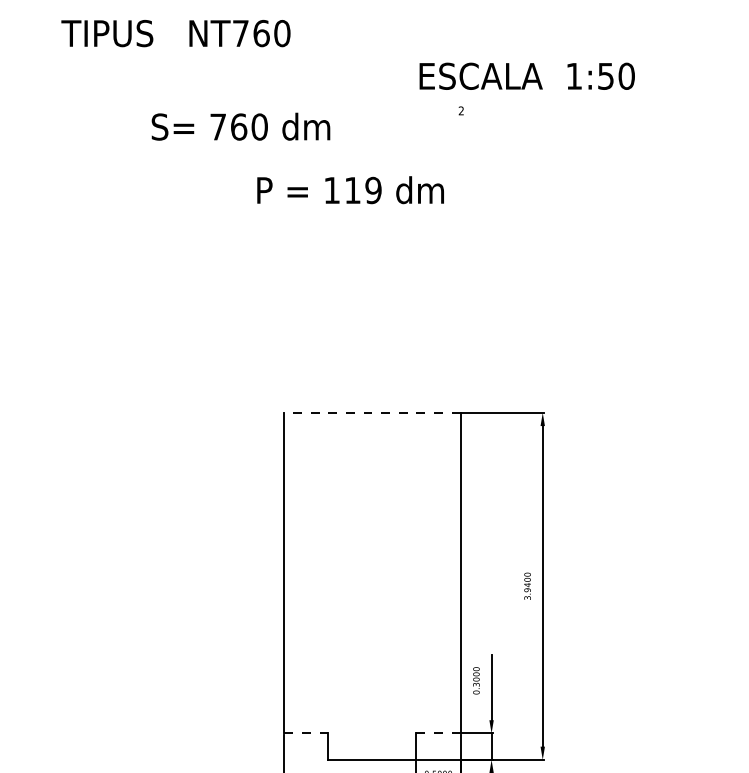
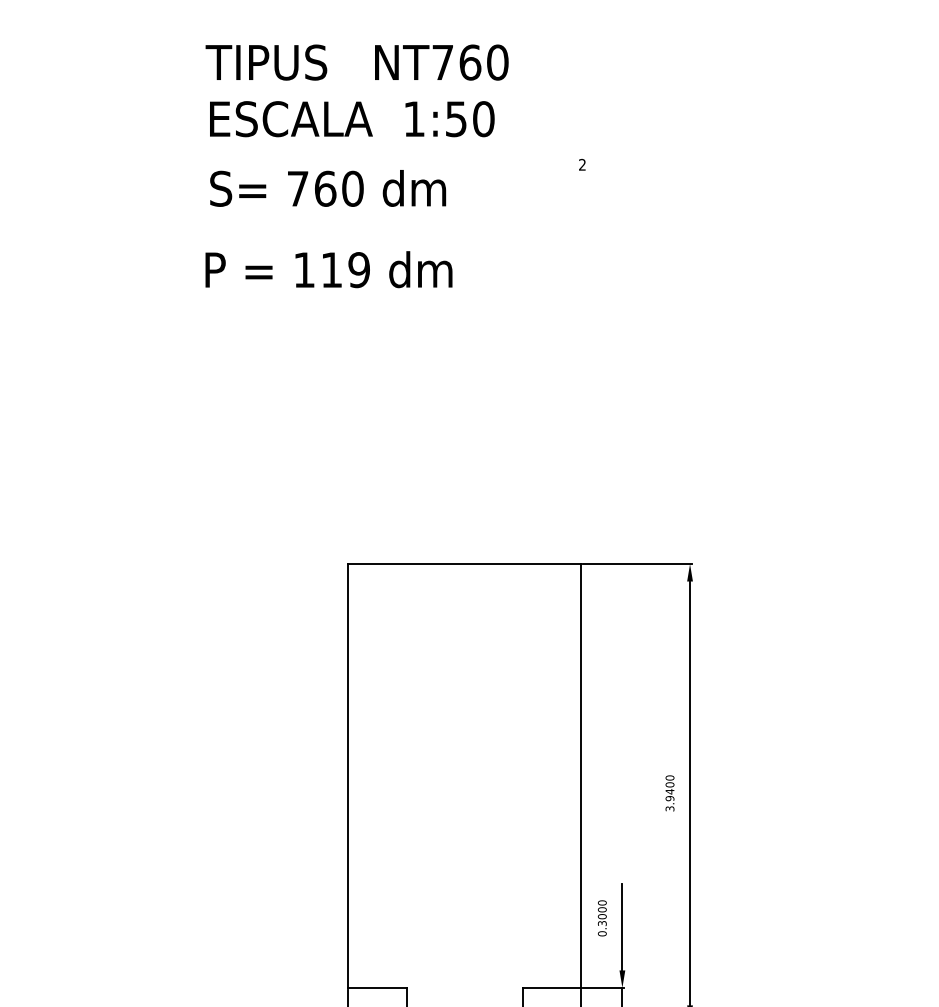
text: (175, 33) -> (356, 62), moved
text: (526, 75) -> (351, 118), moved
text: (240, 126) -> (327, 188), moved
text: (350, 190) -> (328, 270), moved
line: (371, 412) -> (463, 563), dashed -> solid
line: (306, 733) -> (377, 987), dashed -> solid
line: (438, 733) -> (552, 987), dashed -> solid

